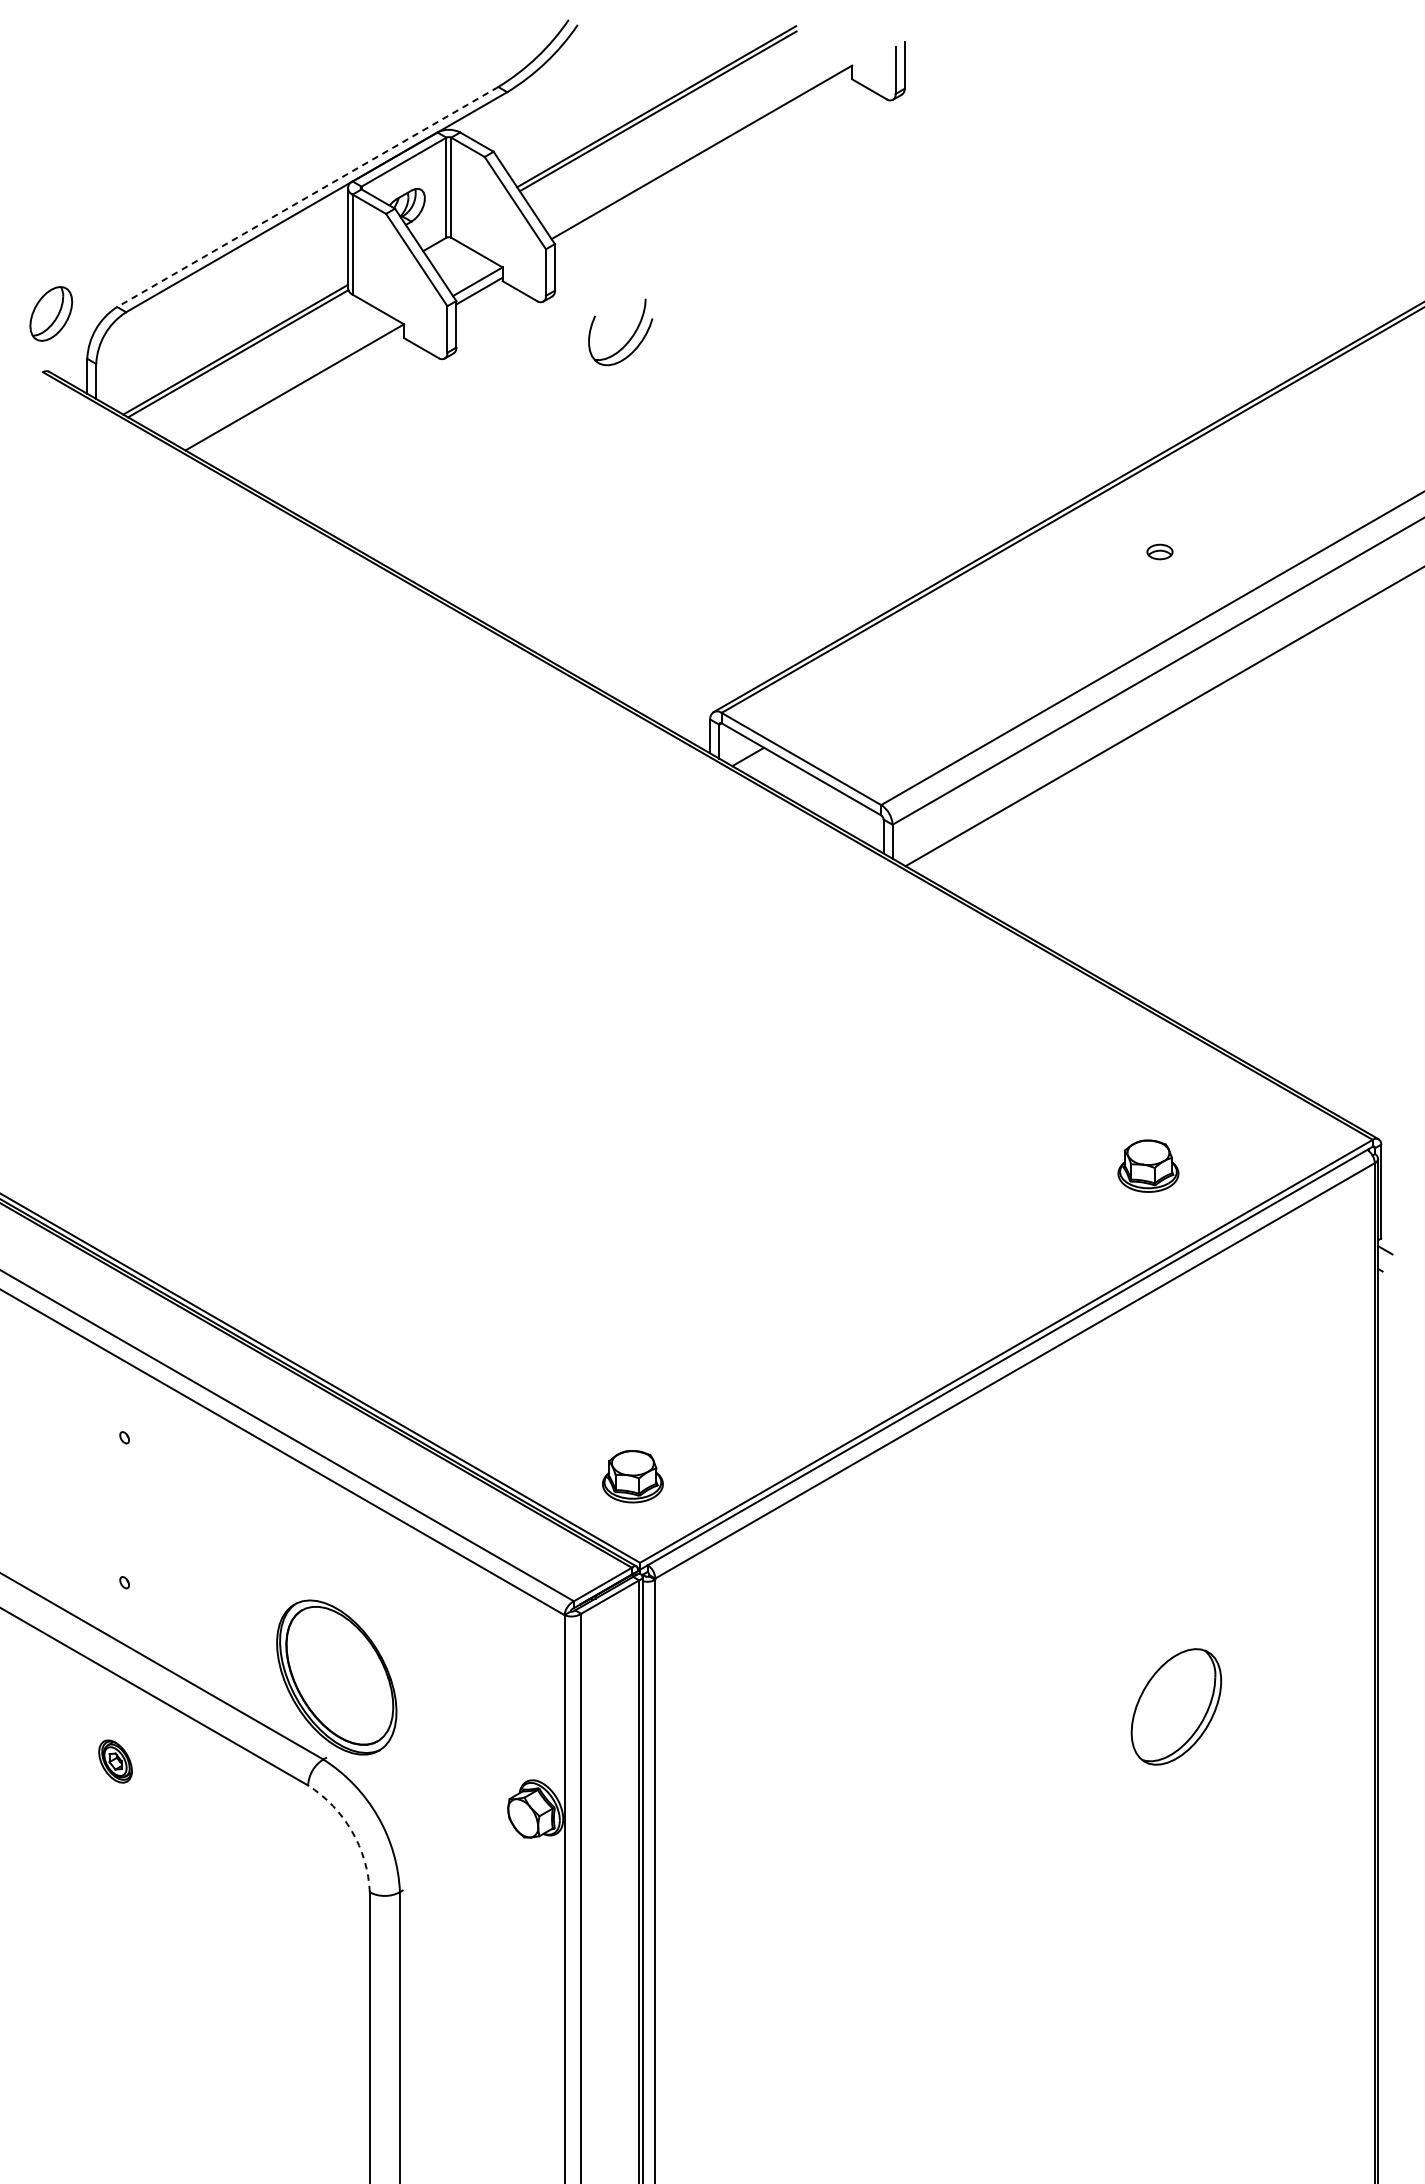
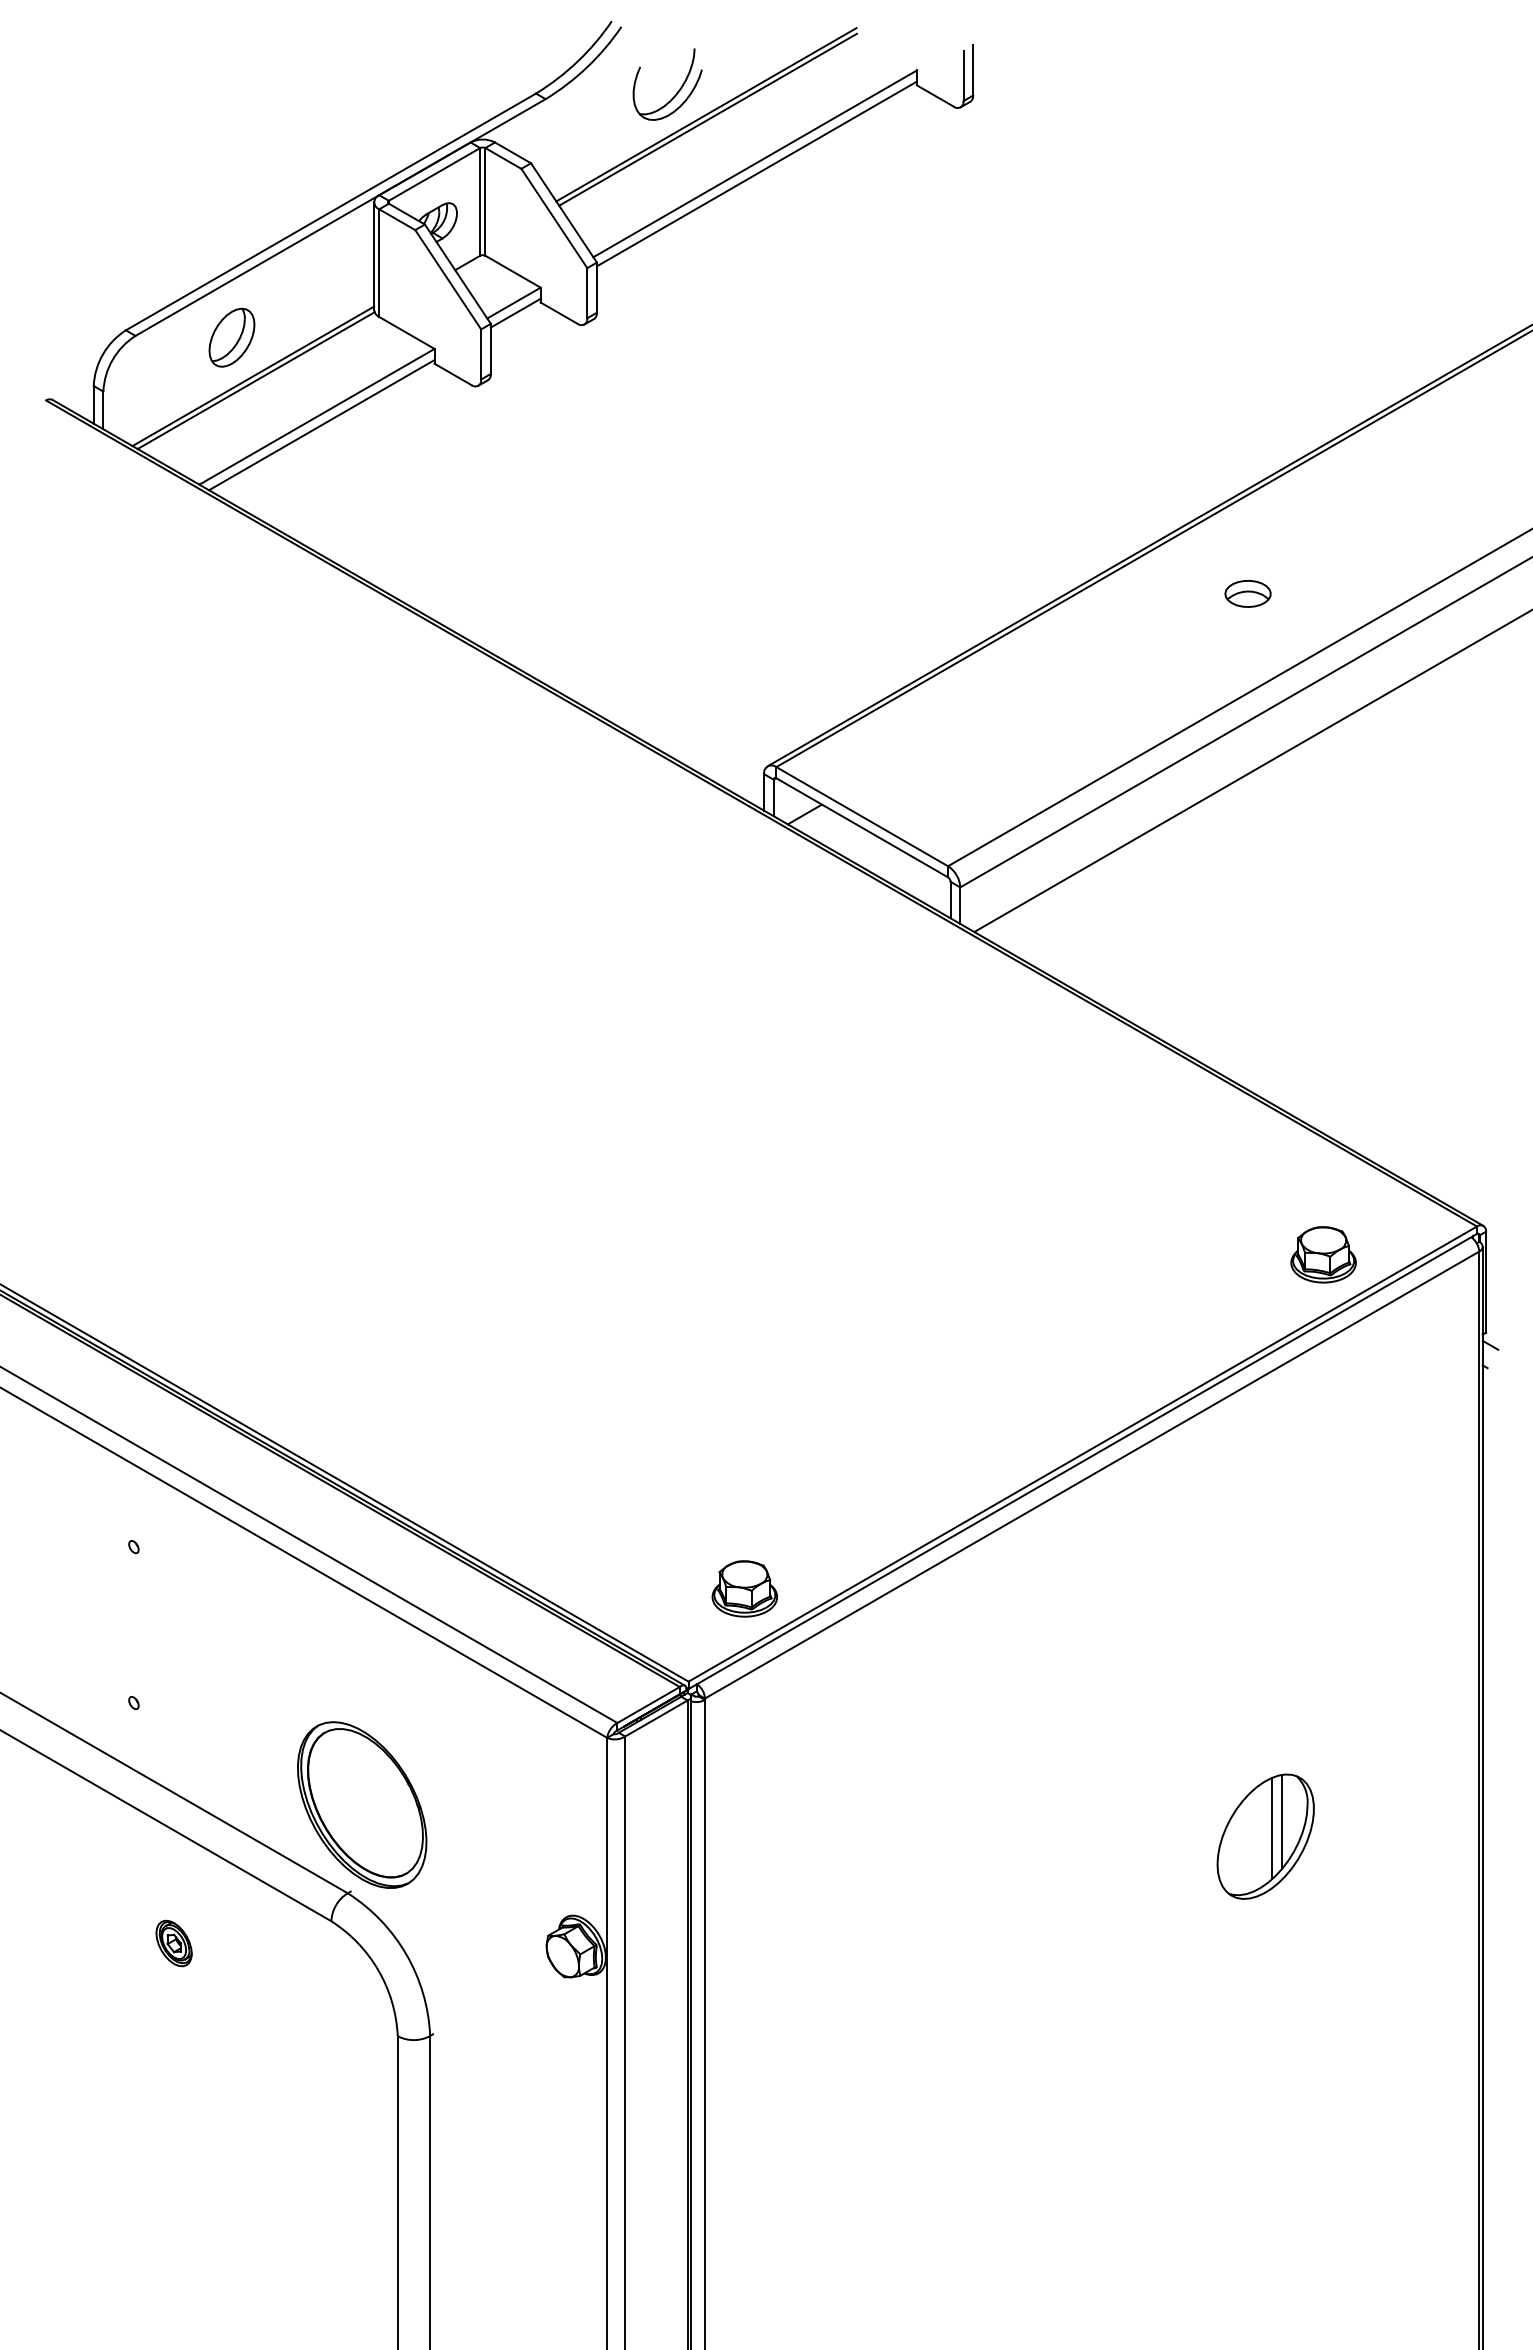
line: (703, 161) -> (756, 173), added
line: (307, 196) -> (330, 211), dashed -> solid
part: (50, 313) -> (231, 337), moved
part: (628, 339) -> (676, 92), moved
line: (298, 395) -> (321, 425), added
part: (1159, 551) -> (1247, 593), size x1.67
part: (1148, 1165) -> (1323, 1254), moved
part: (632, 1476) -> (744, 1588), moved
line: (1191, 1692) -> (1281, 1821), added
line: (1182, 1699) -> (1272, 1828), added
part: (114, 1761) -> (173, 1943), moved
arc: (351, 1831) -> (378, 1970), dashed -> solid

